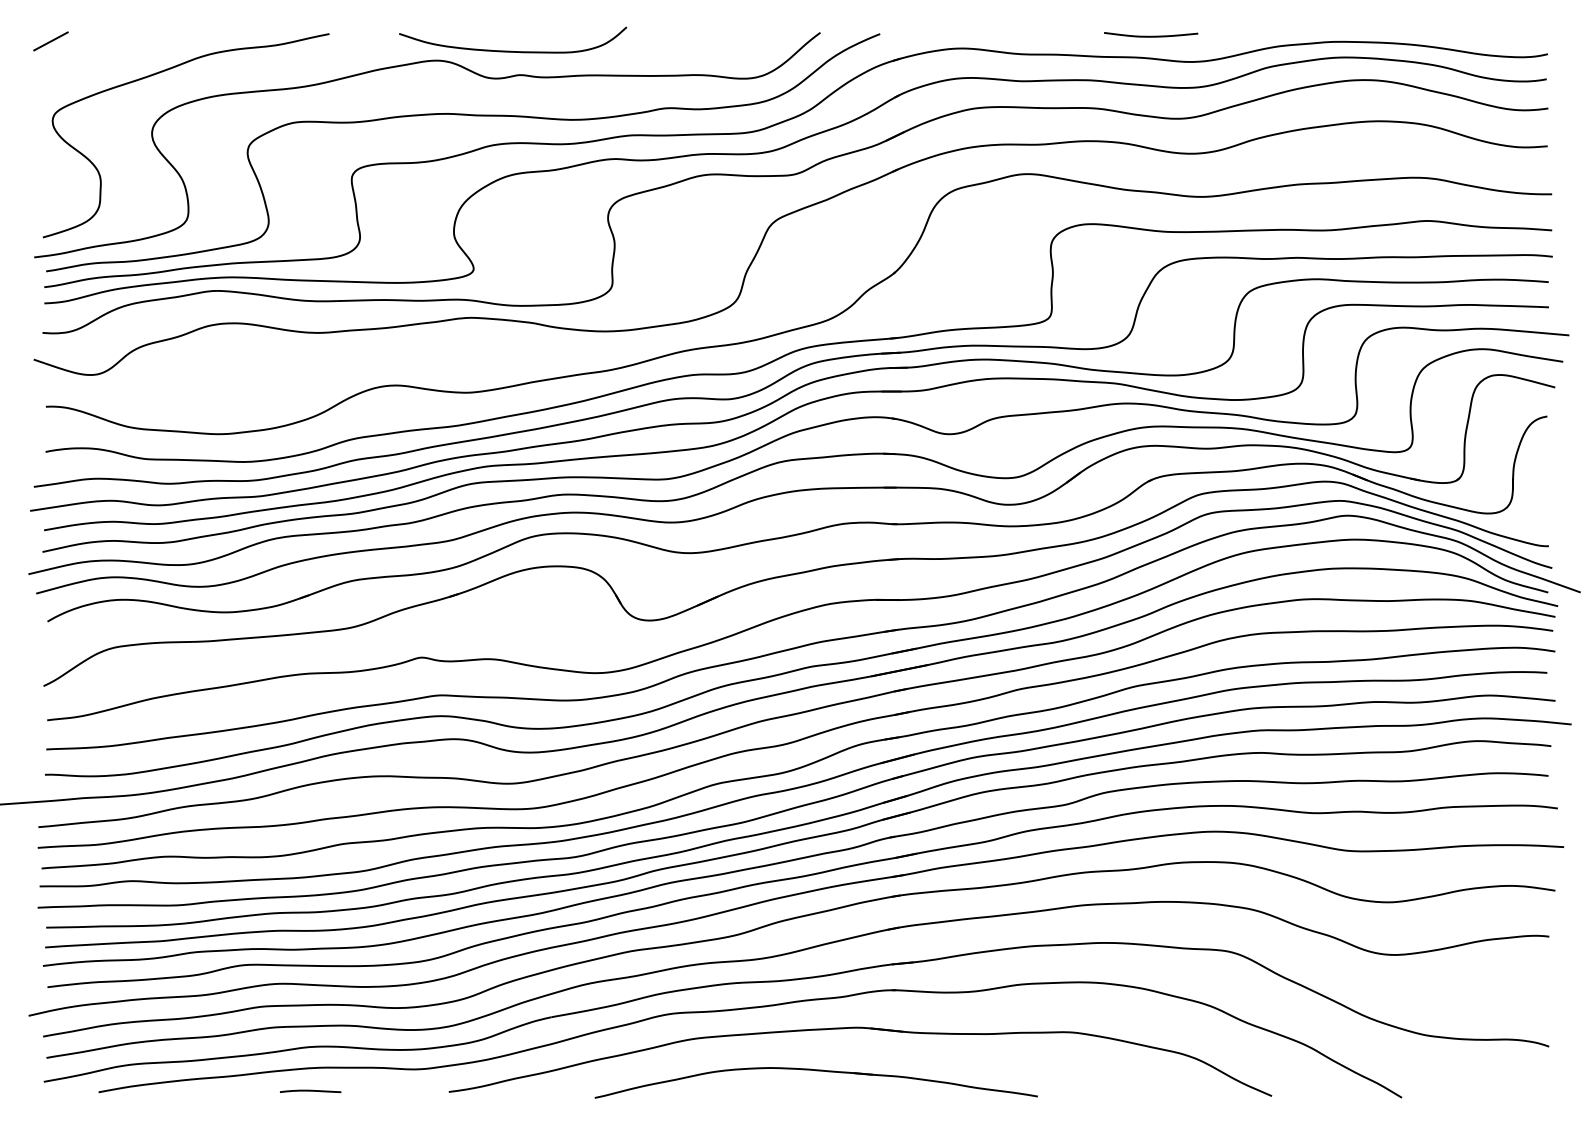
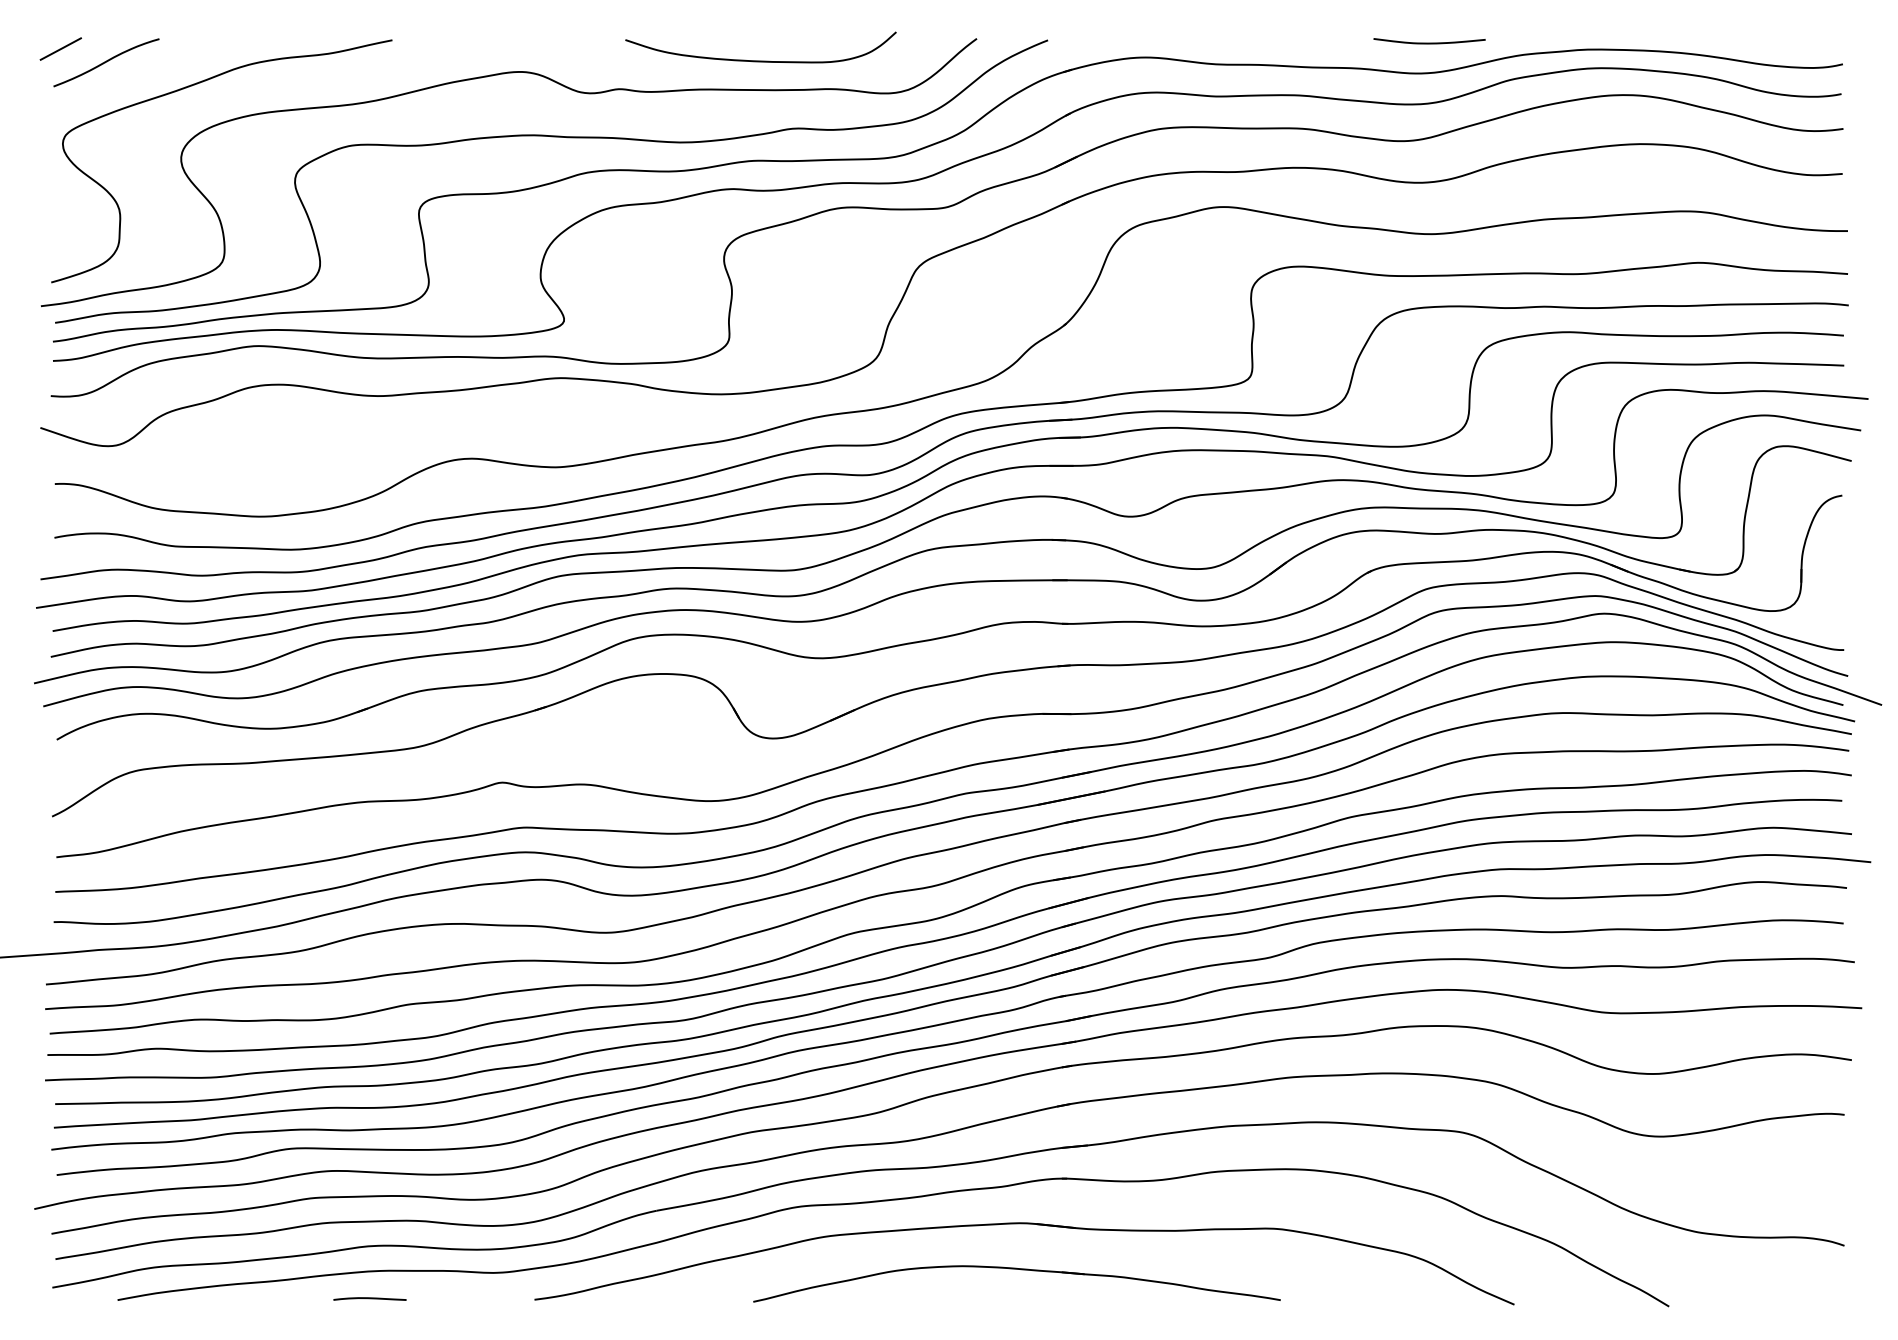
curve: (1151, 35) -> (1429, 42), moved
curve: (512, 51) -> (760, 60), moved
curve: (89, 52) -> (106, 62), added
part: (820, 1071) -> (1021, 1270), moved

